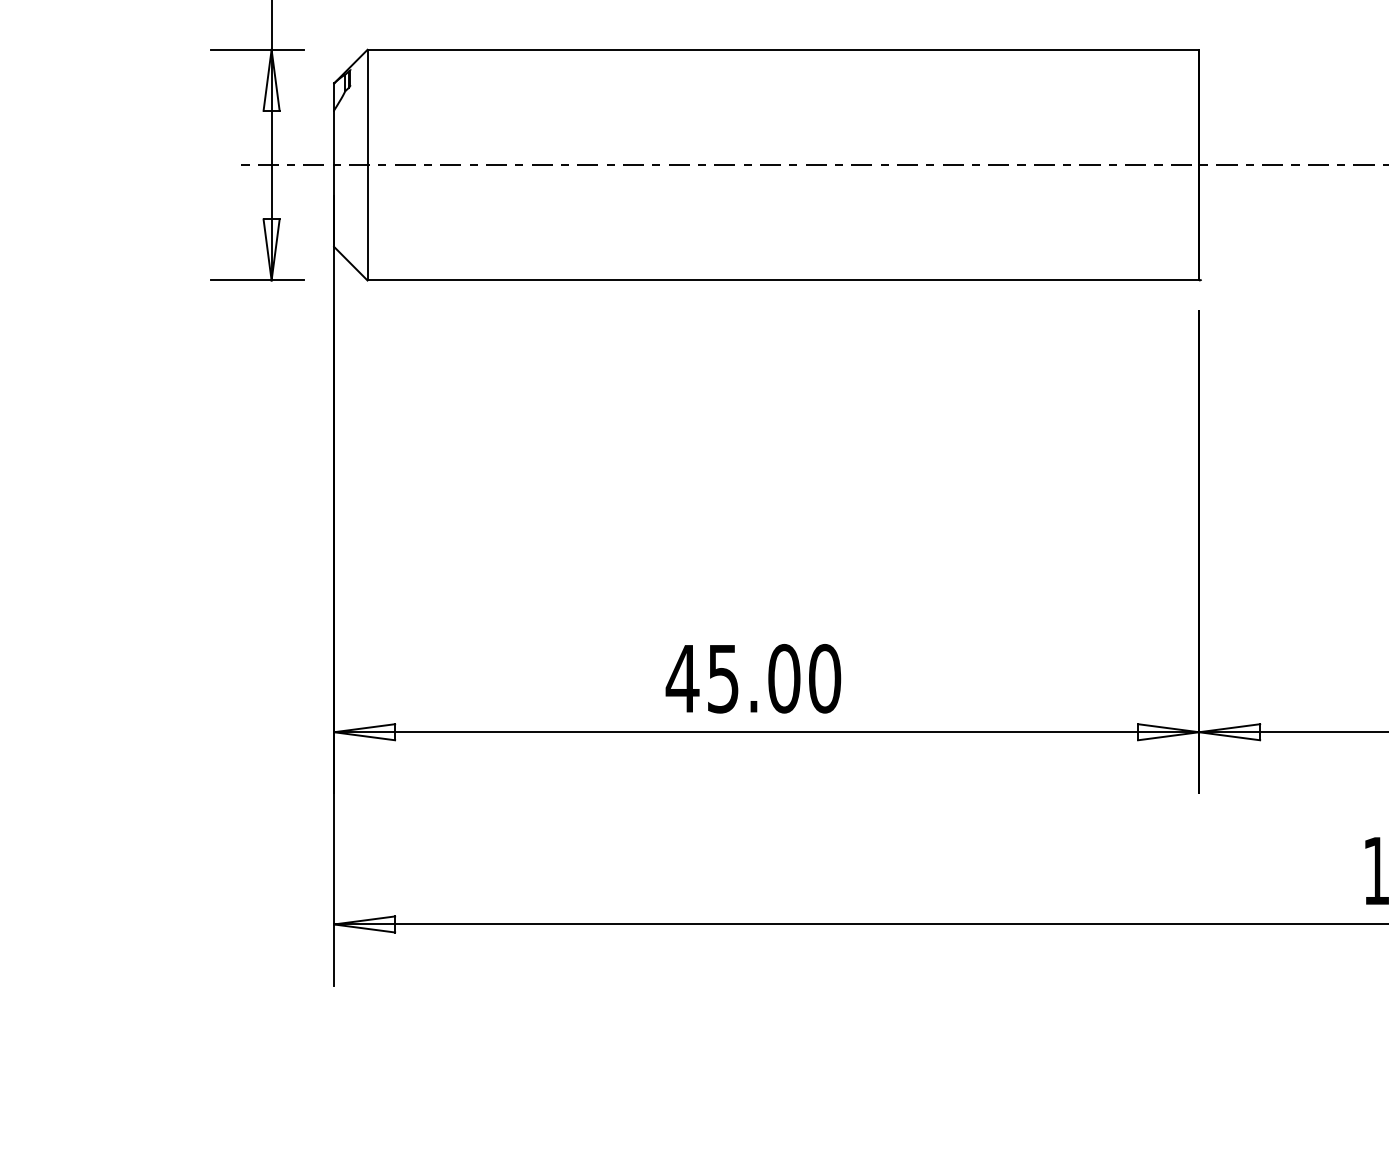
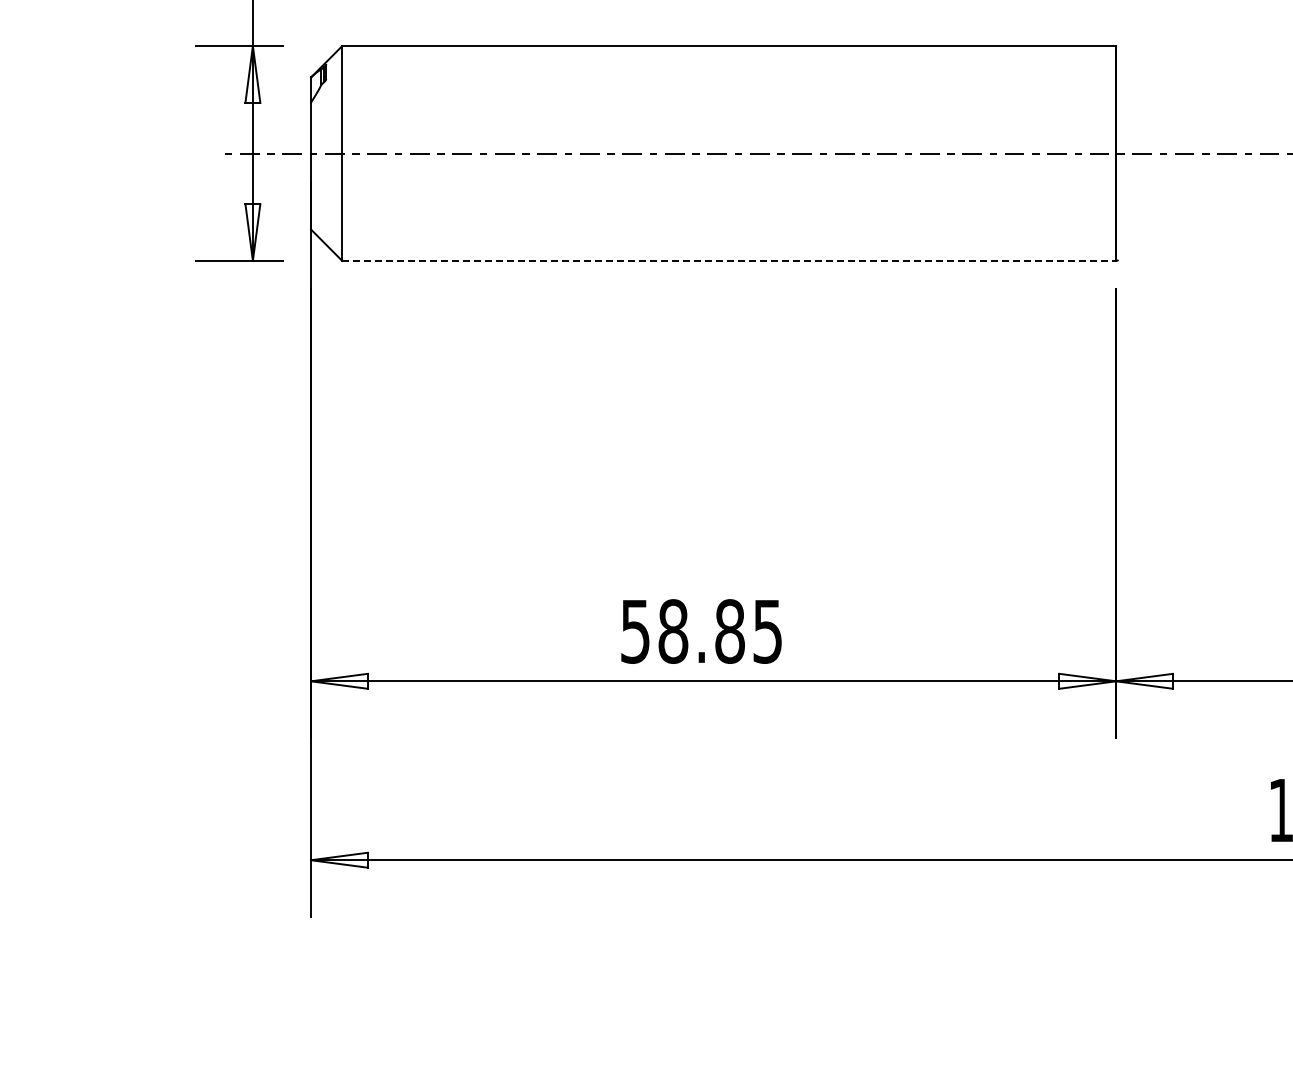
line: (783, 280) -> (729, 260), solid -> dashed
text: (752, 678) -> (700, 631), 45.00 -> 58.85

